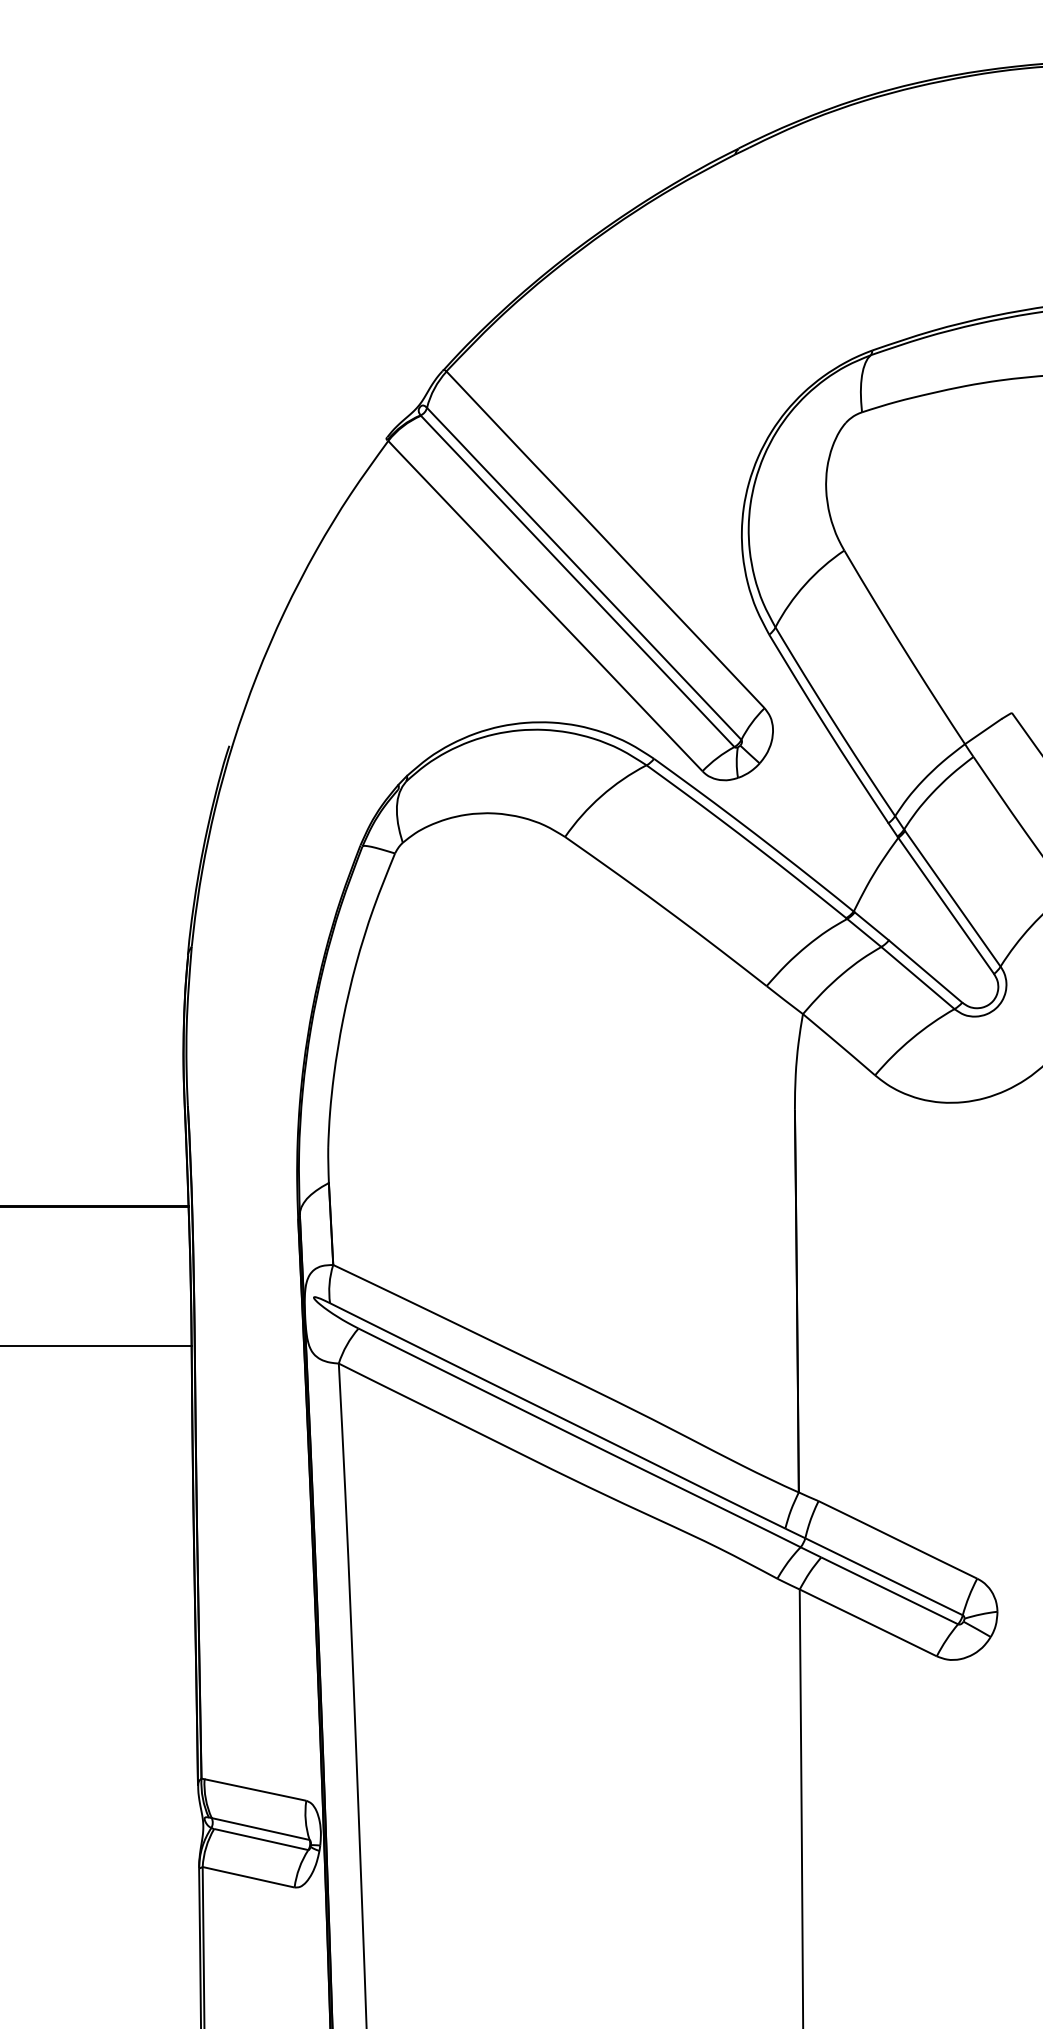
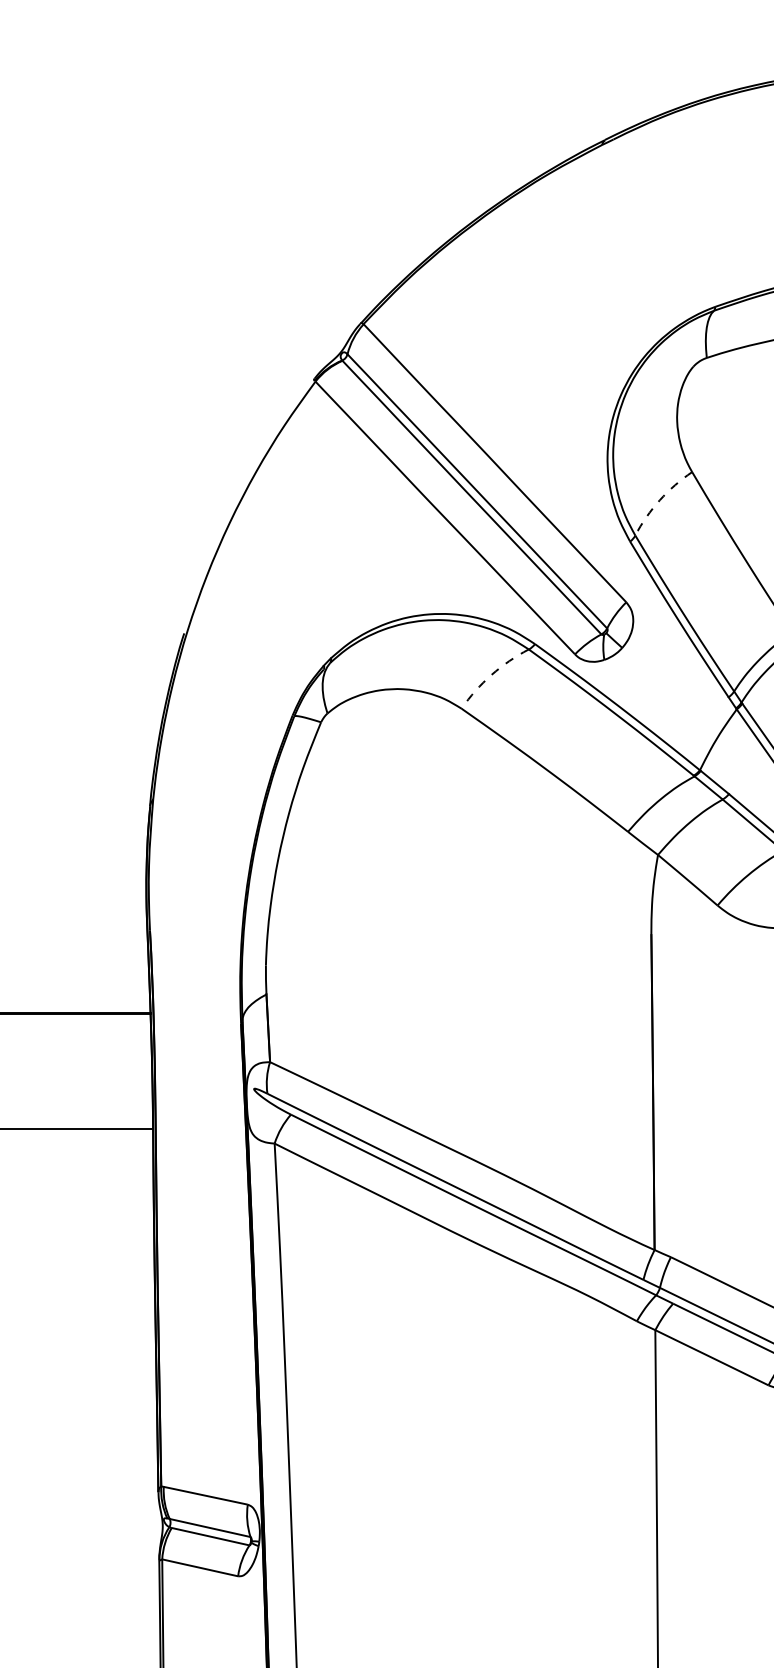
arc: (805, 584) -> (660, 500), solid -> dashed
arc: (601, 796) -> (491, 675), solid -> dashed

